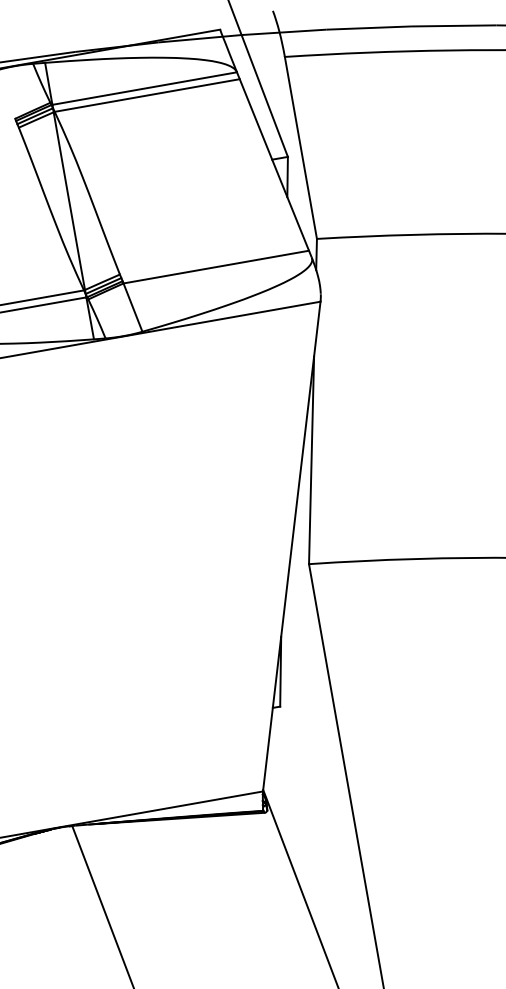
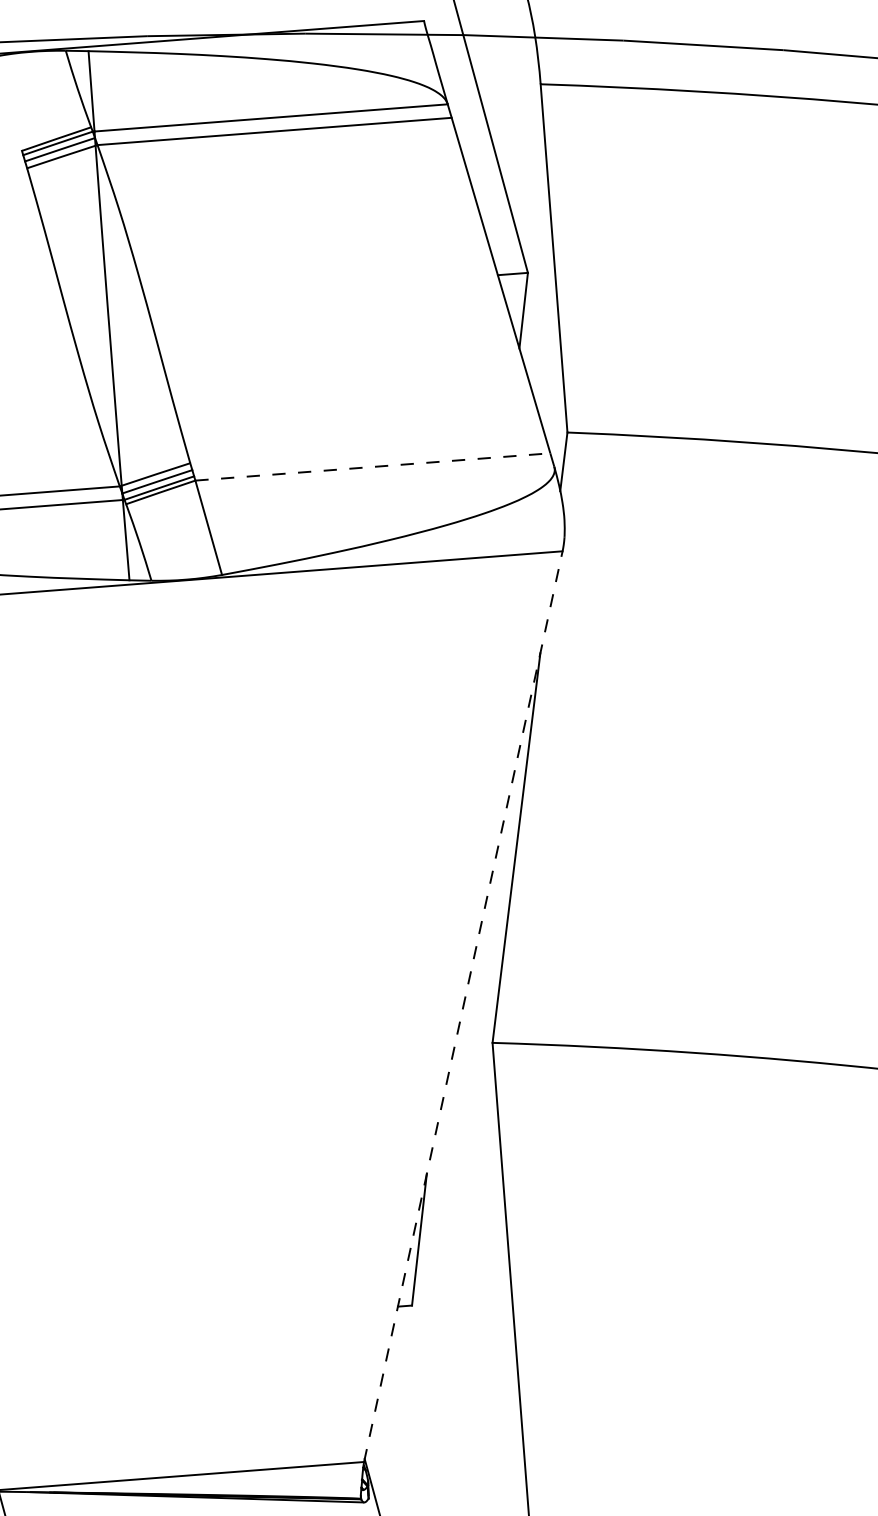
line: (216, 267) -> (373, 467), solid -> dashed
line: (291, 546) -> (462, 1006), solid -> dashed

